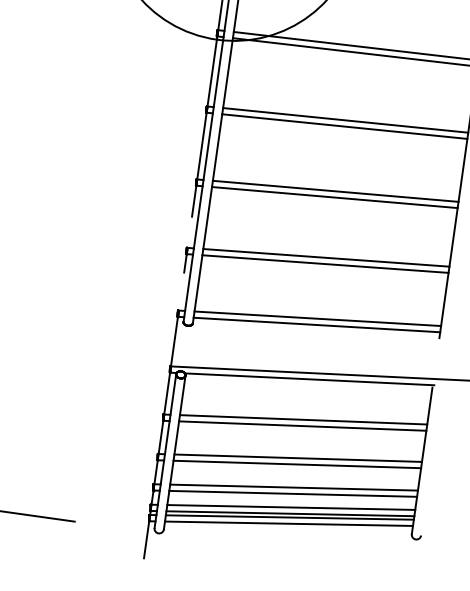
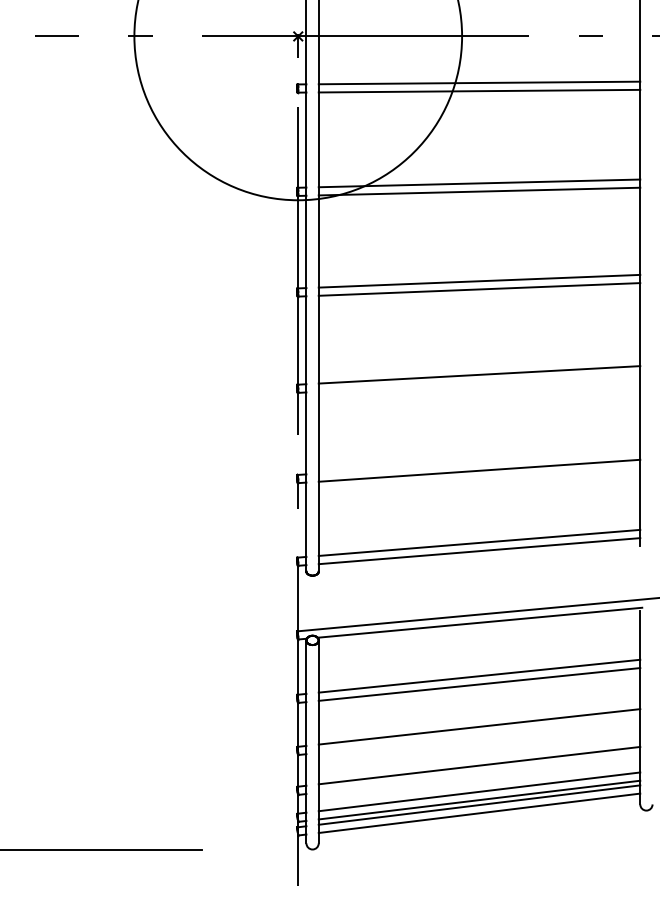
line: (334, 197) -> (479, 382), removed
line: (326, 257) -> (479, 462), removed
line: (297, 464) -> (479, 734), removed
line: (293, 493) -> (479, 773), removed

